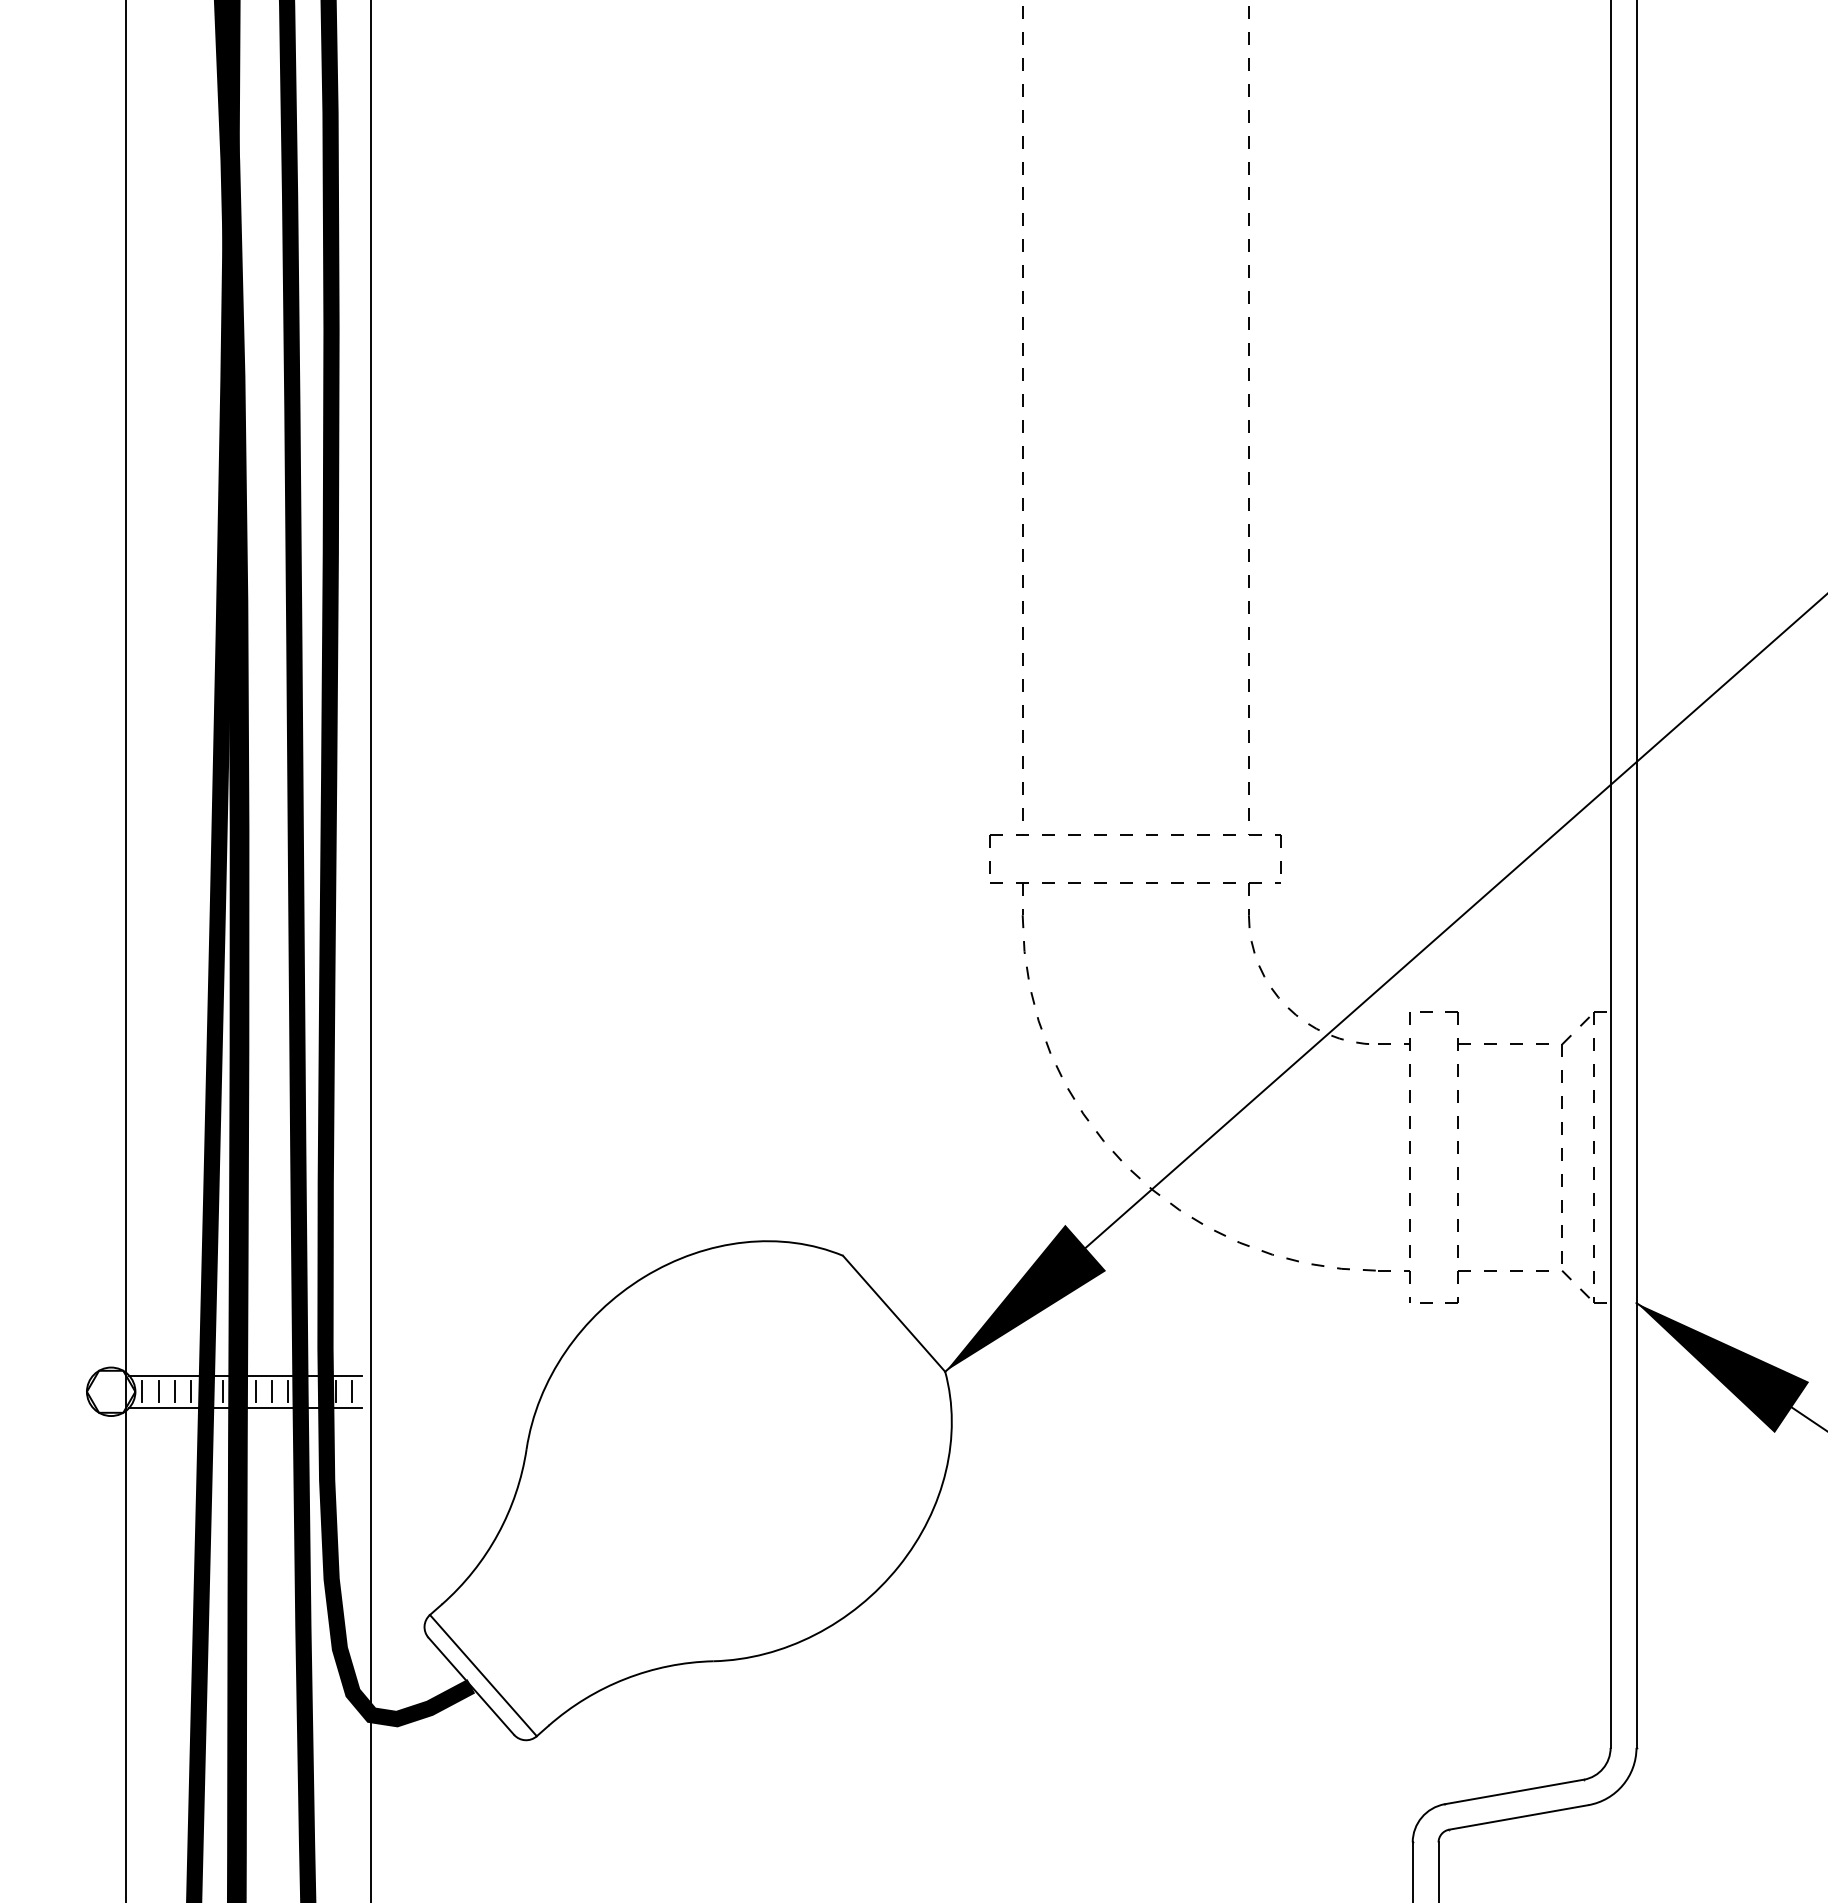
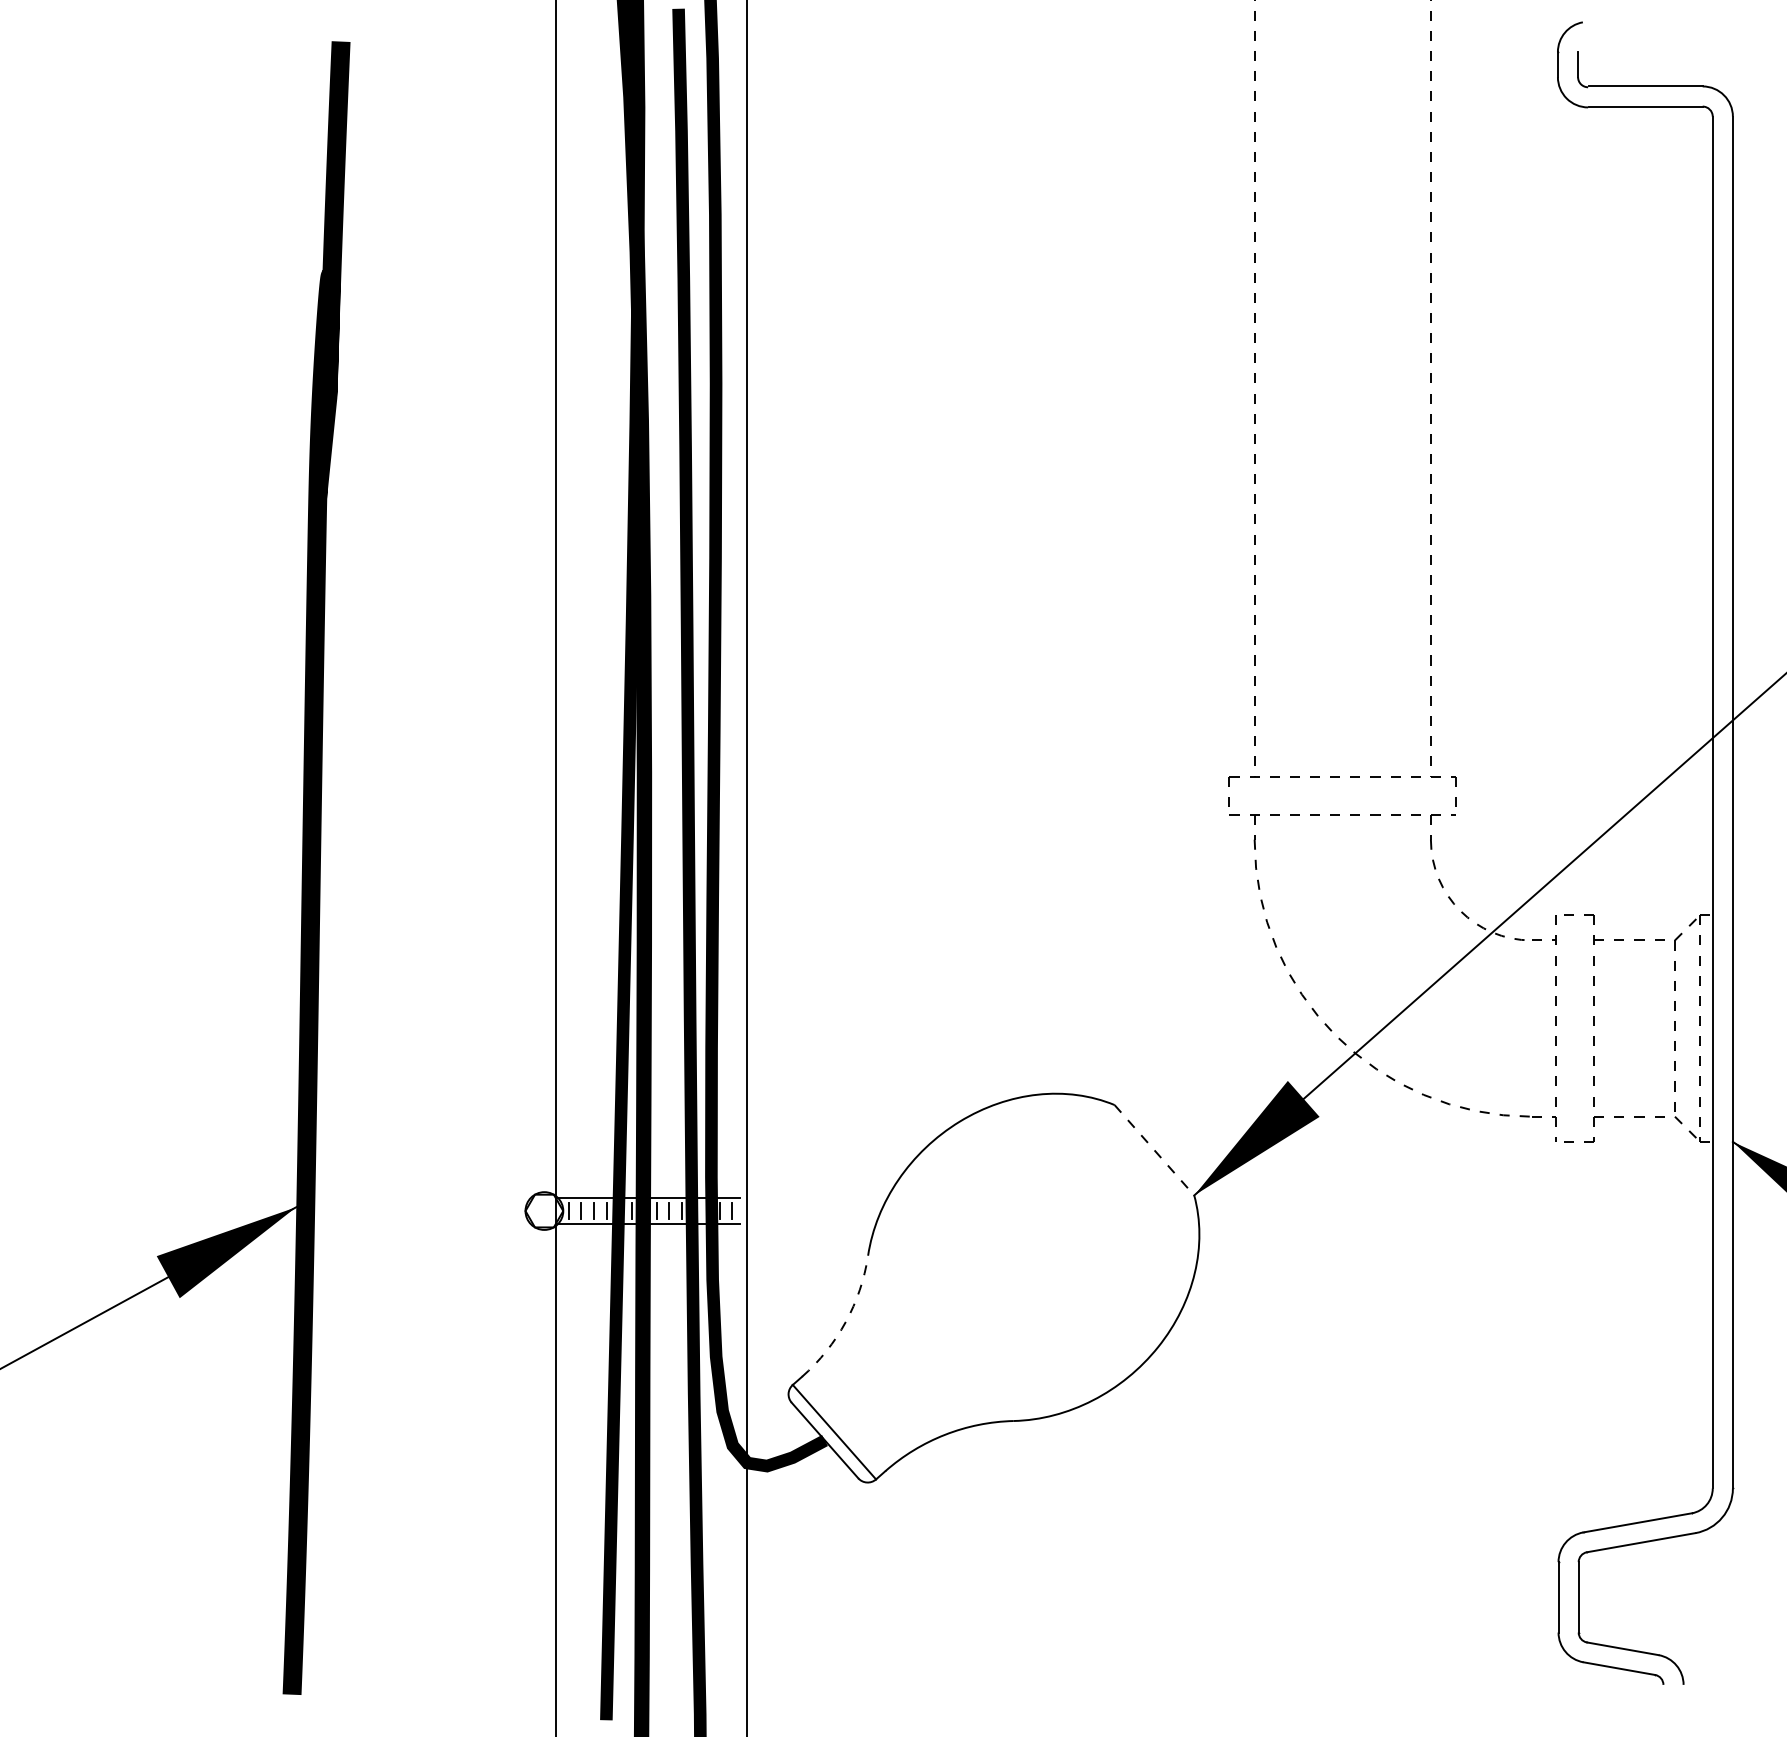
line: (894, 1314) -> (1154, 1150), solid -> dashed
arc: (497, 1534) -> (845, 1322), solid -> dashed

